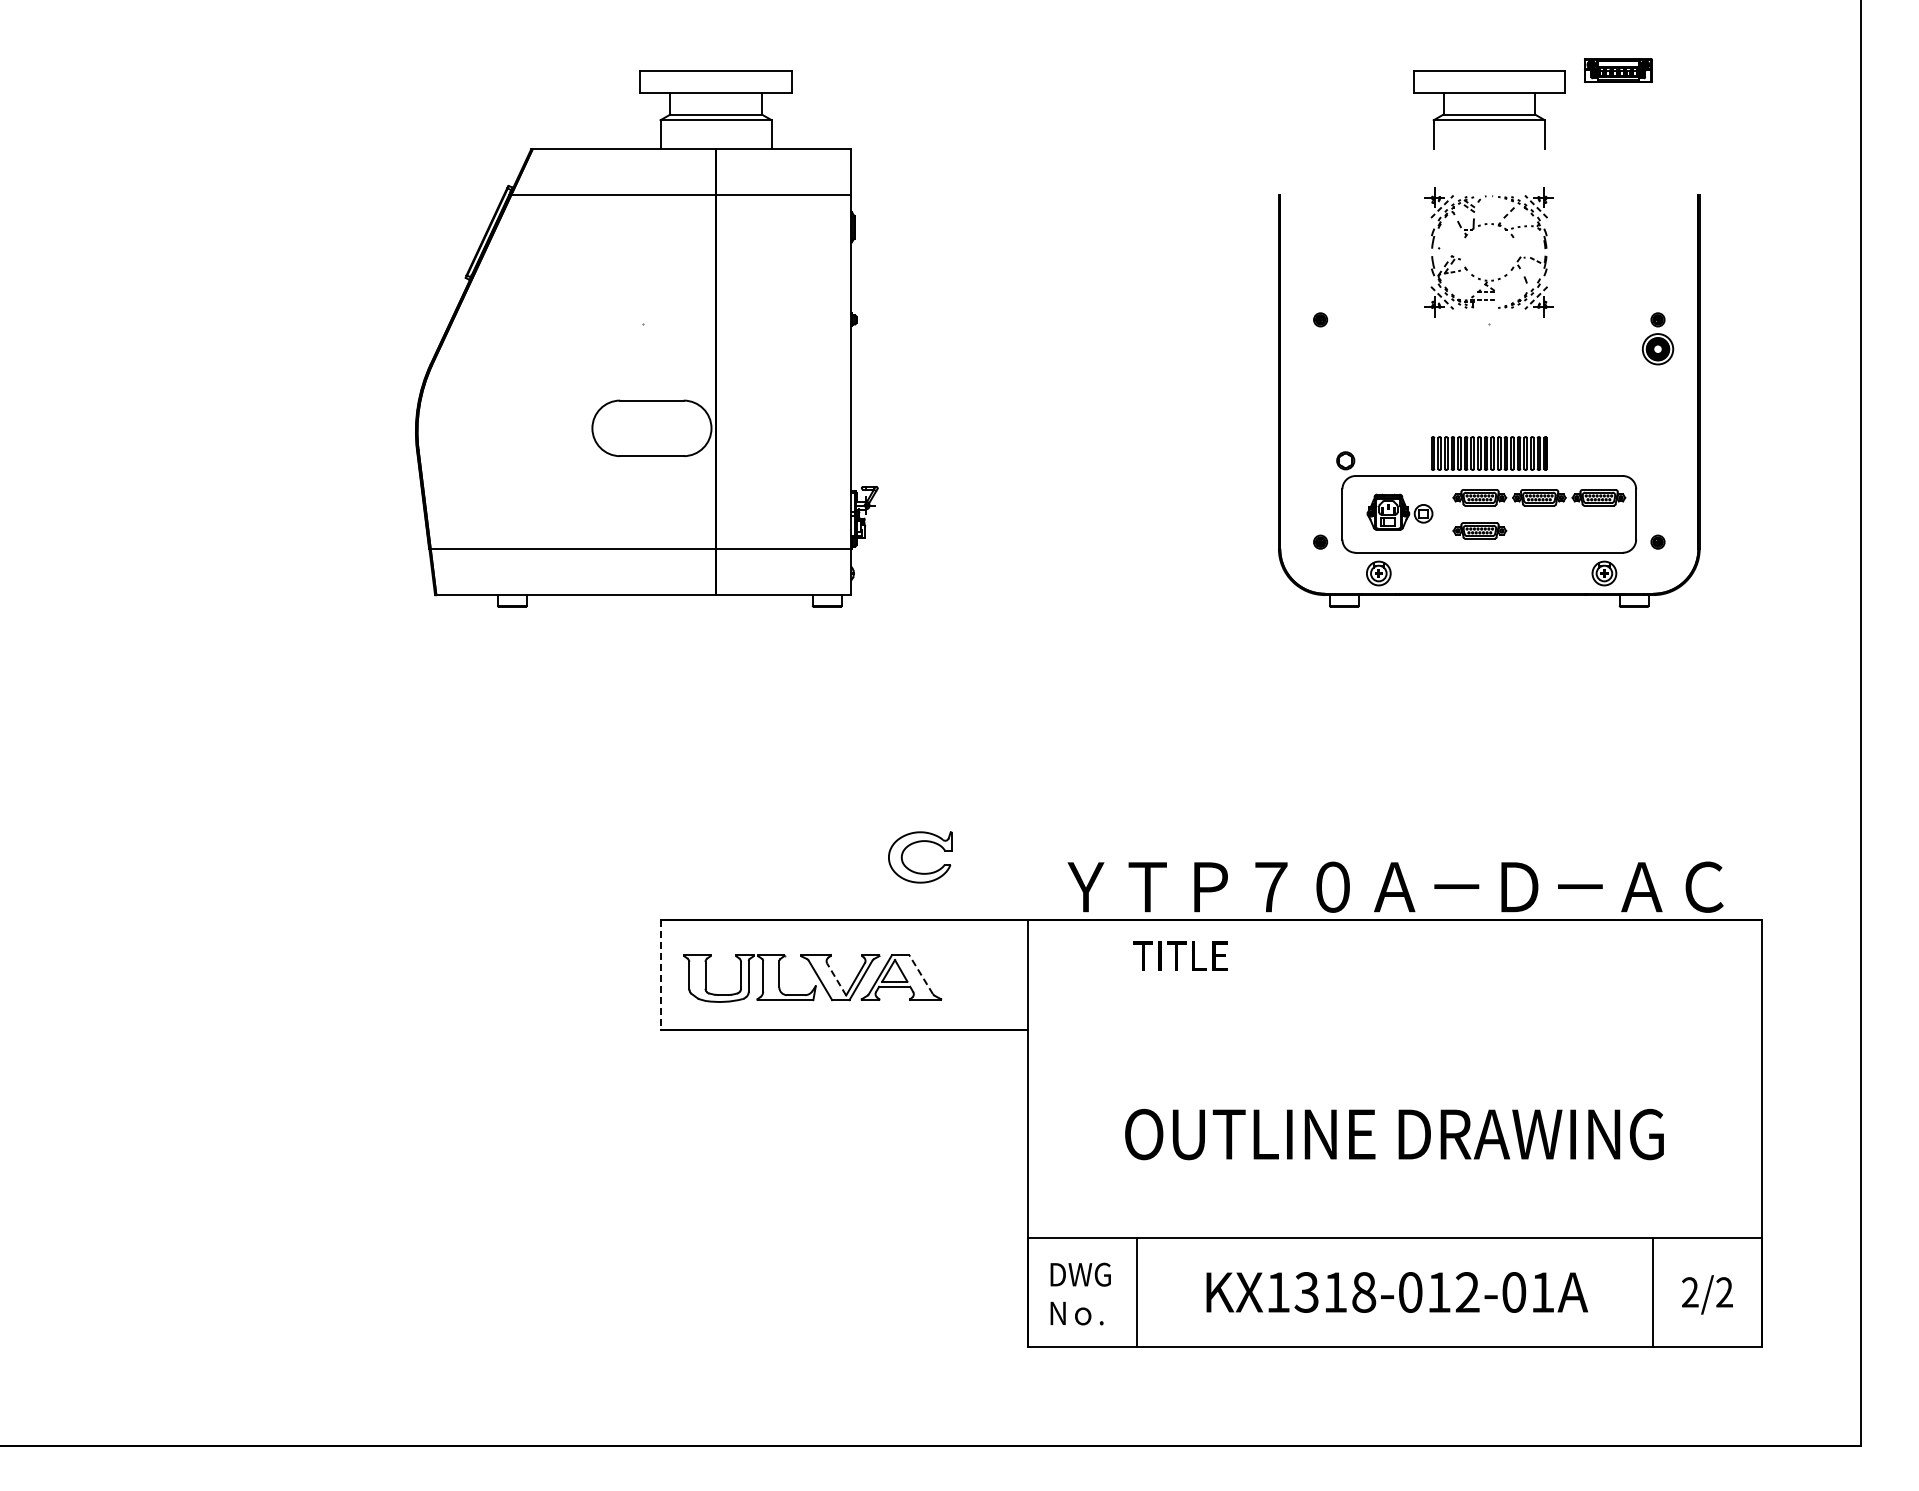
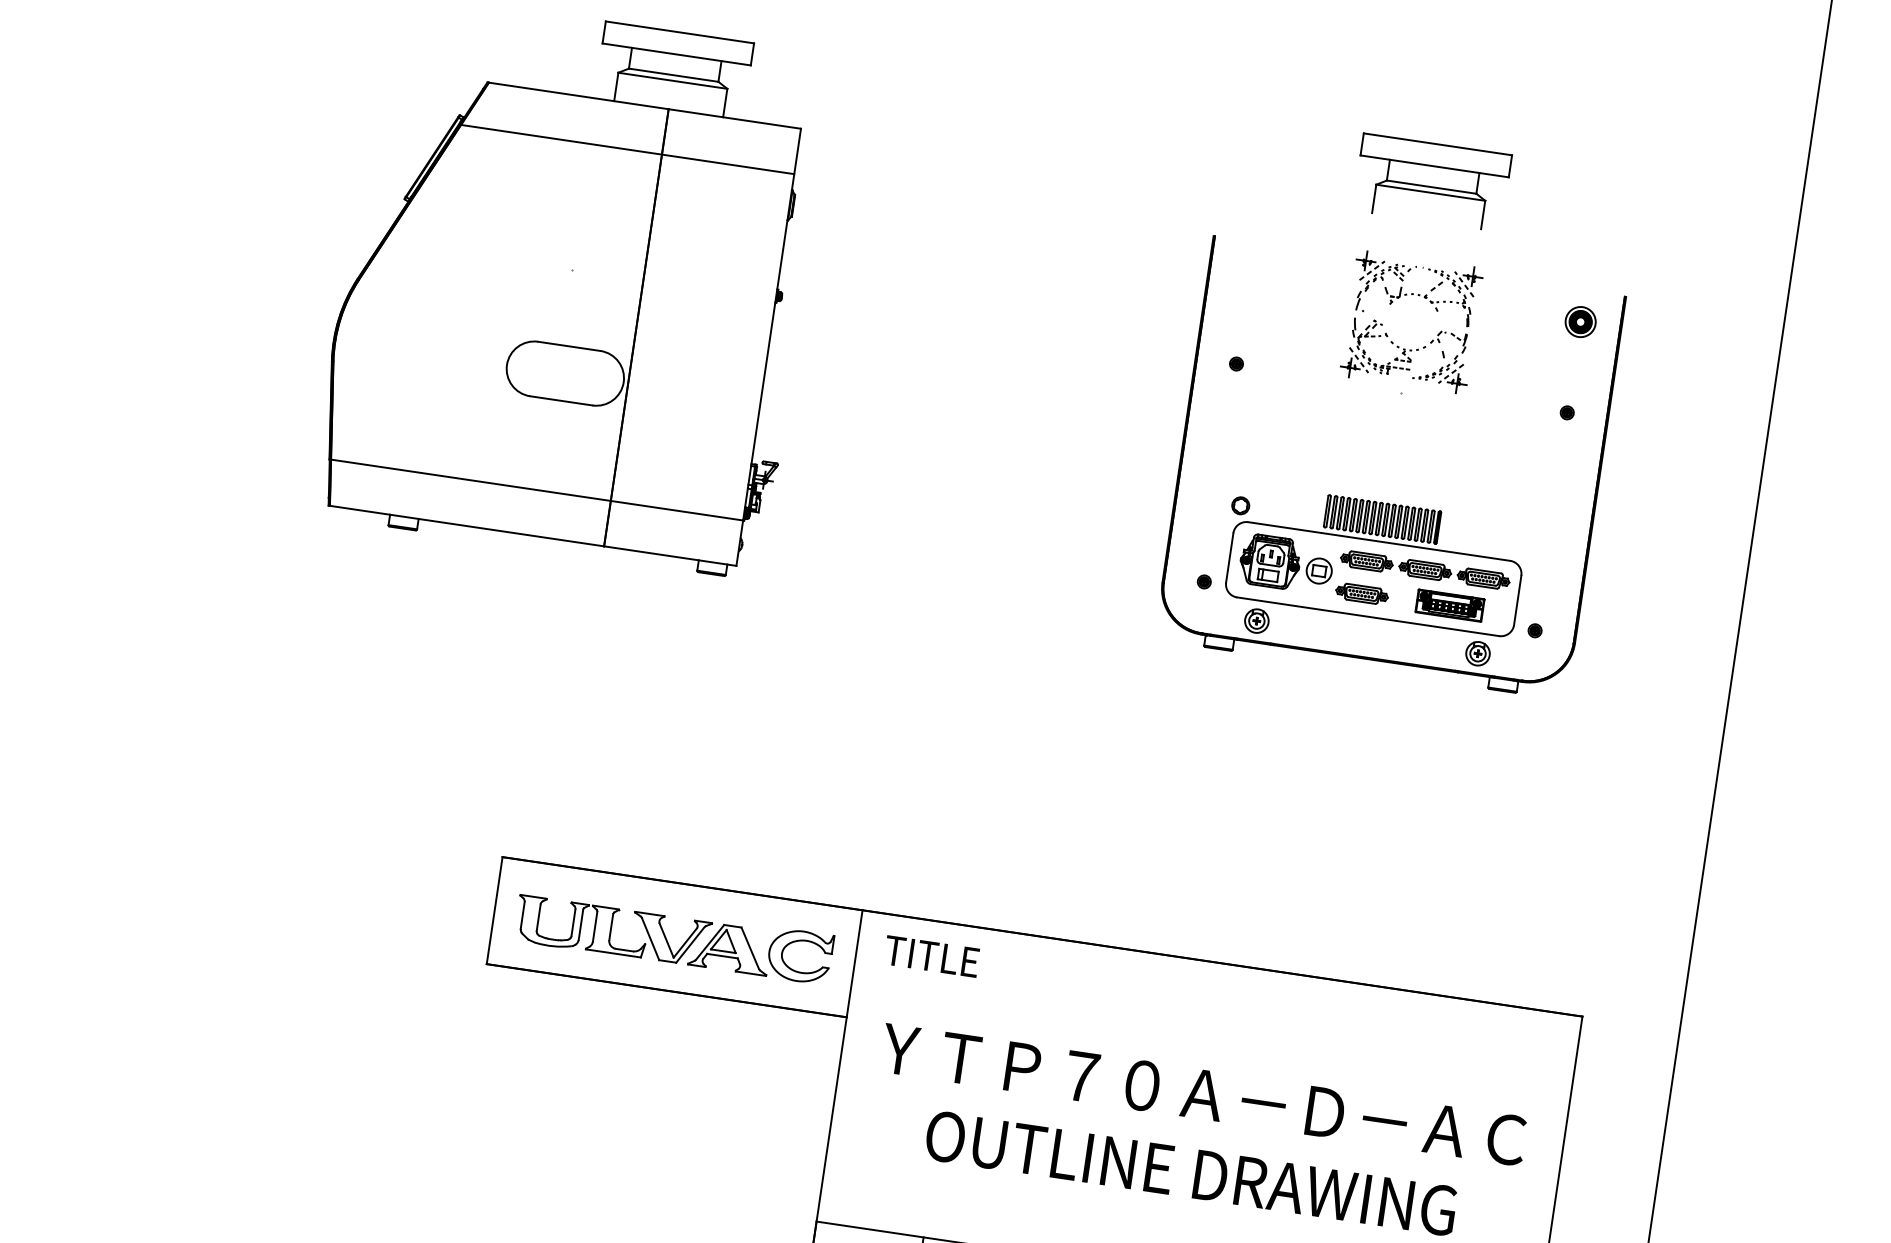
part: (1618, 70) -> (1450, 605), moved
part: (1657, 349) -> (1580, 322), moved
part: (1399, 512) -> (1285, 564), size x1.43
part: (916, 843) -> (798, 942), moved
text: (1395, 886) -> (1203, 1094), moved
text: (1180, 955) -> (931, 955), moved
line: (660, 974) -> (494, 910), dashed -> solid
line: (921, 974) -> (750, 947), dashed -> solid
line: (836, 979) -> (666, 940), dashed -> solid

